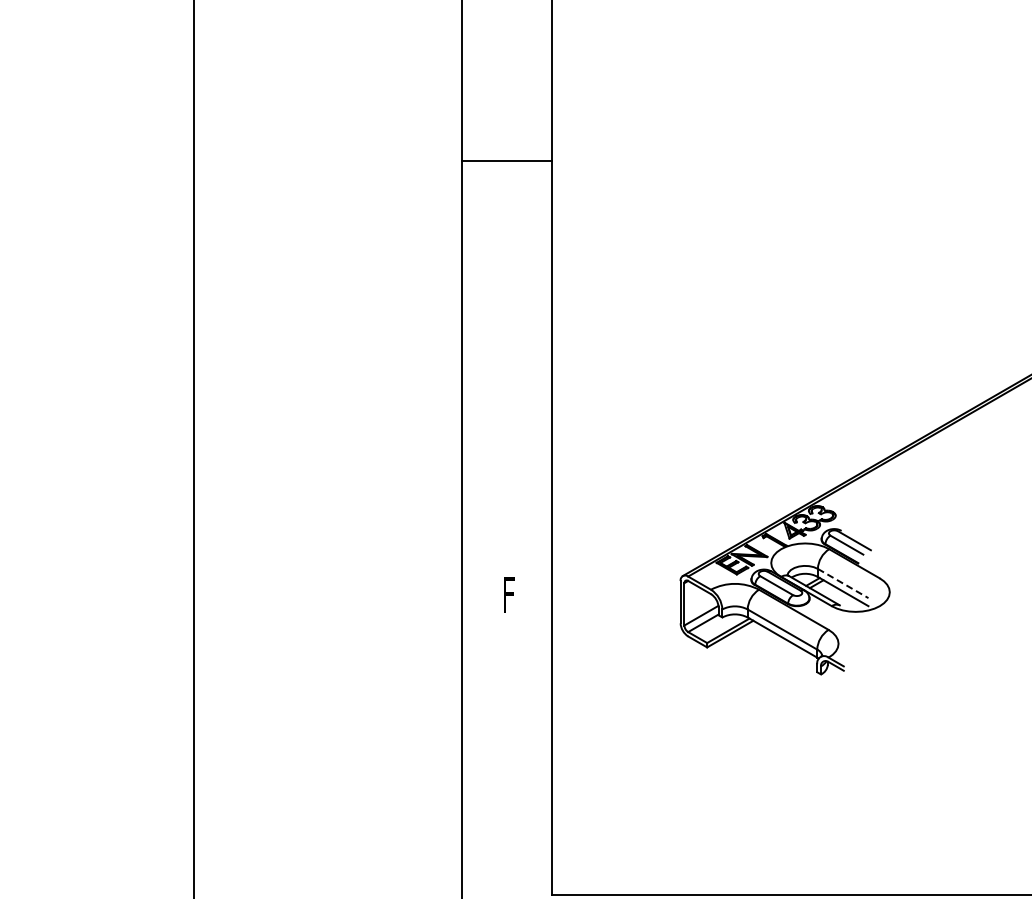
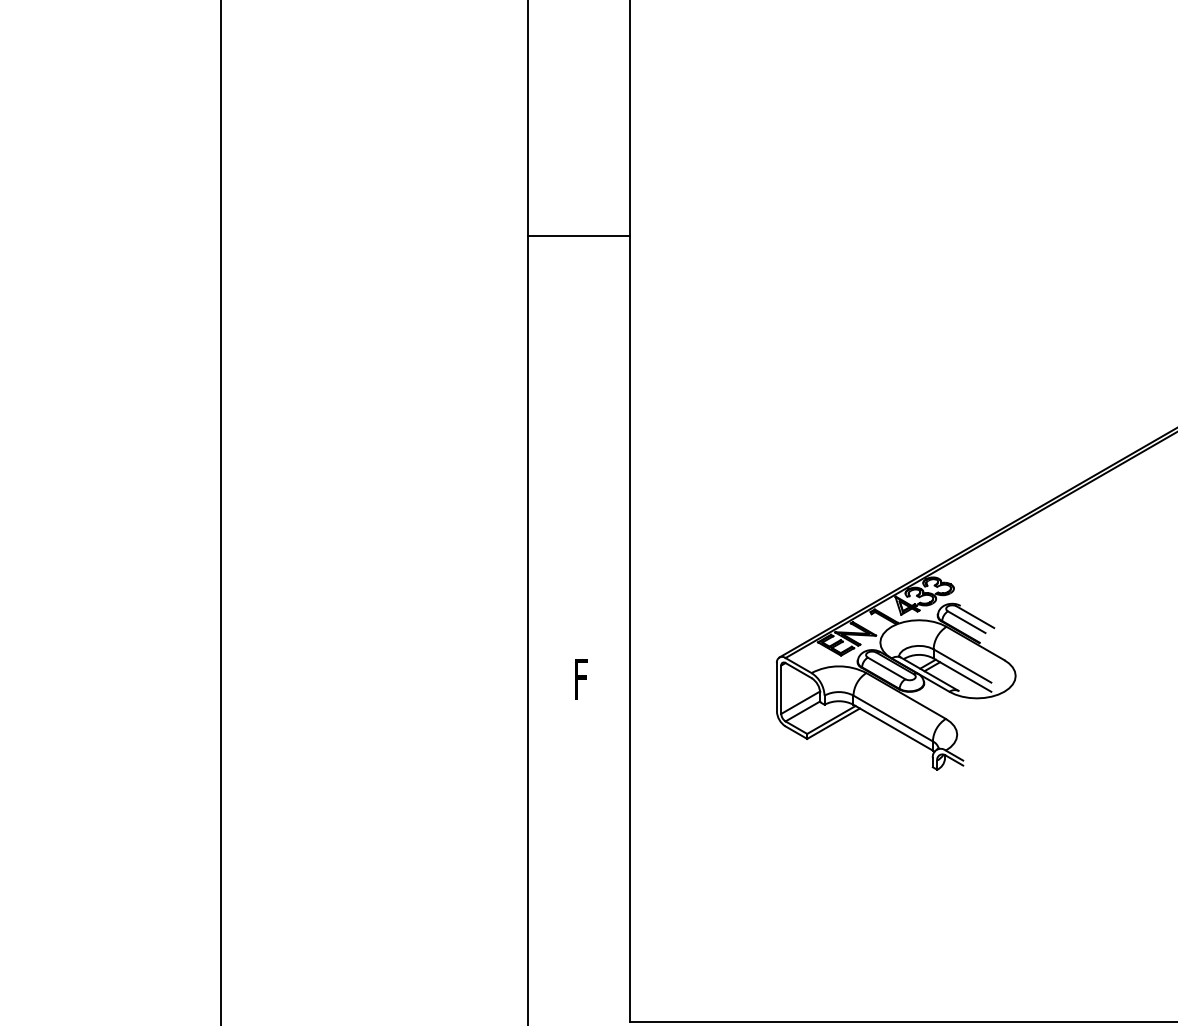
line: (506, 161) -> (578, 235), moved
line: (843, 583) -> (962, 665), dashed -> solid

